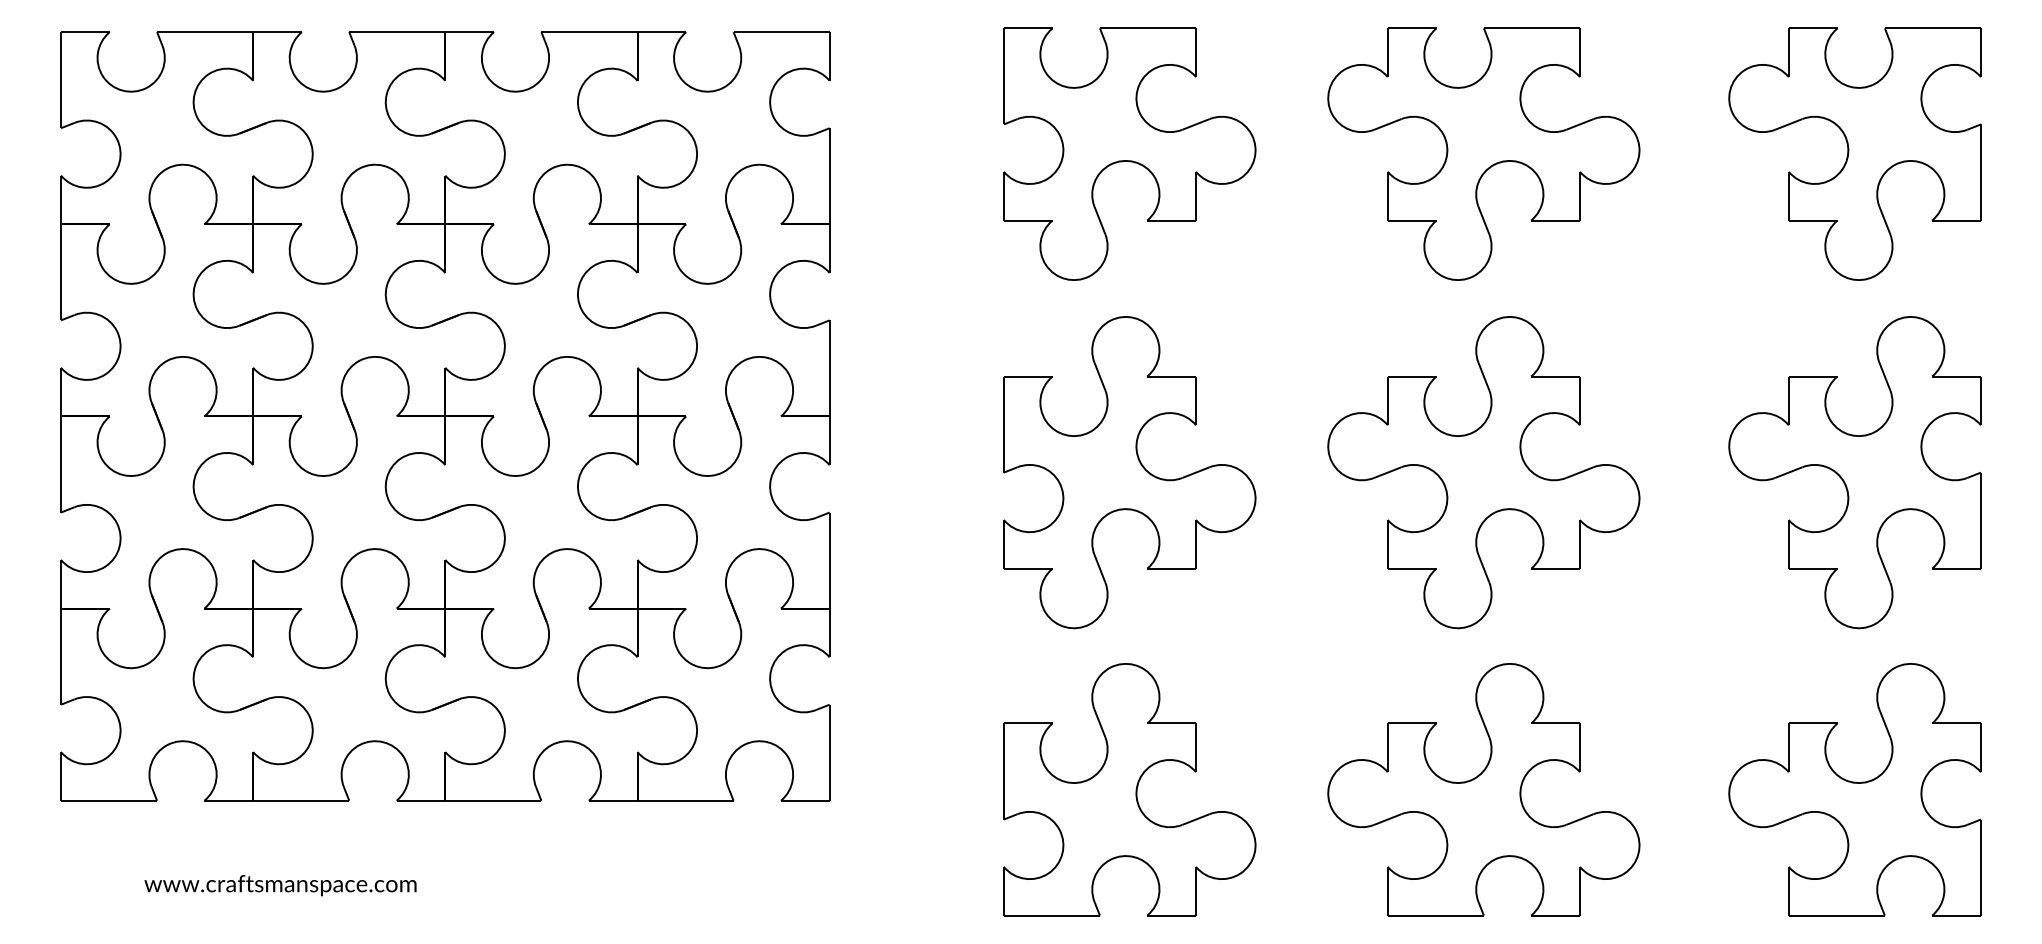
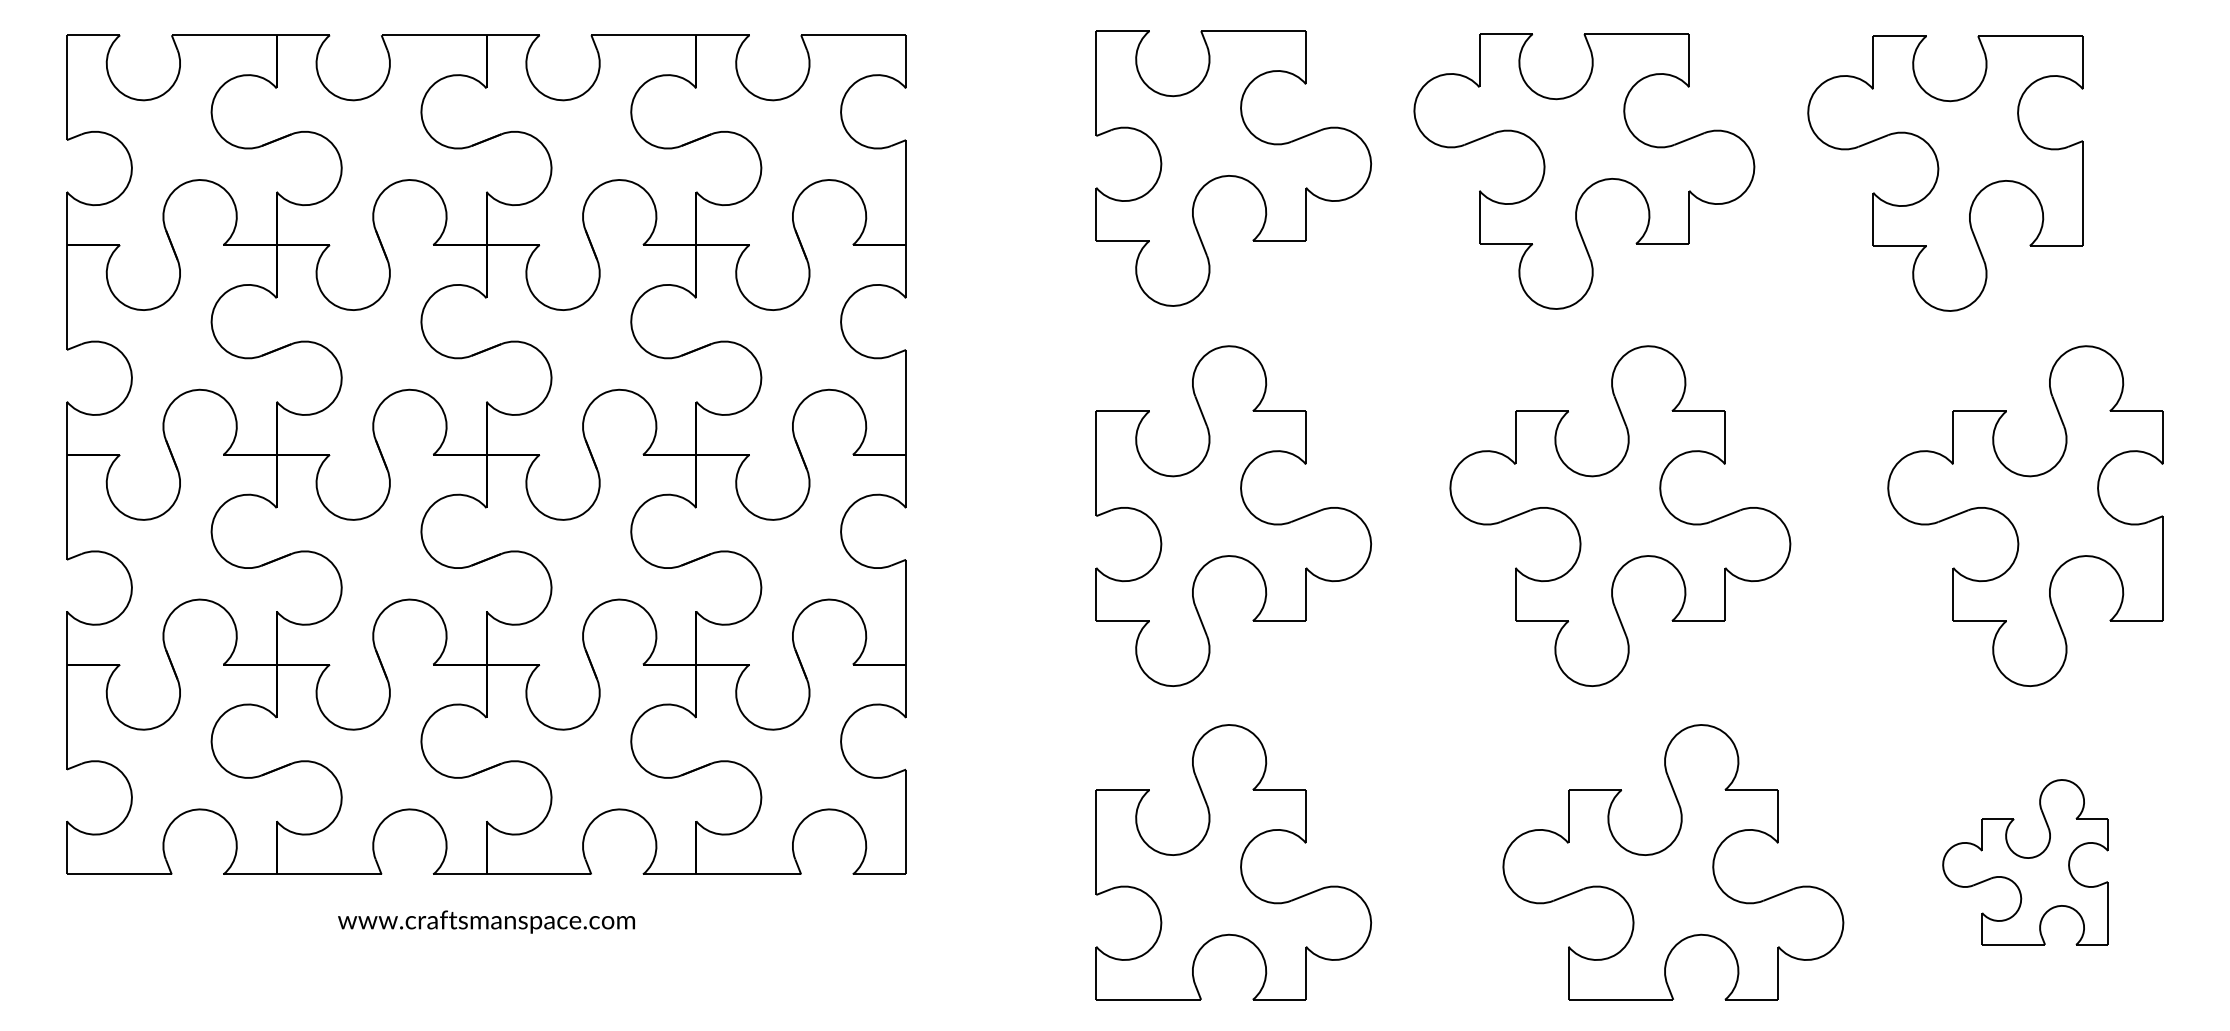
part: (1483, 154) -> (1584, 171), moved
part: (1854, 154) -> (1945, 173), moved
part: (1483, 789) -> (1673, 862), moved
part: (1854, 789) -> (2025, 862), size x0.6
text: (280, 885) -> (486, 921), moved

